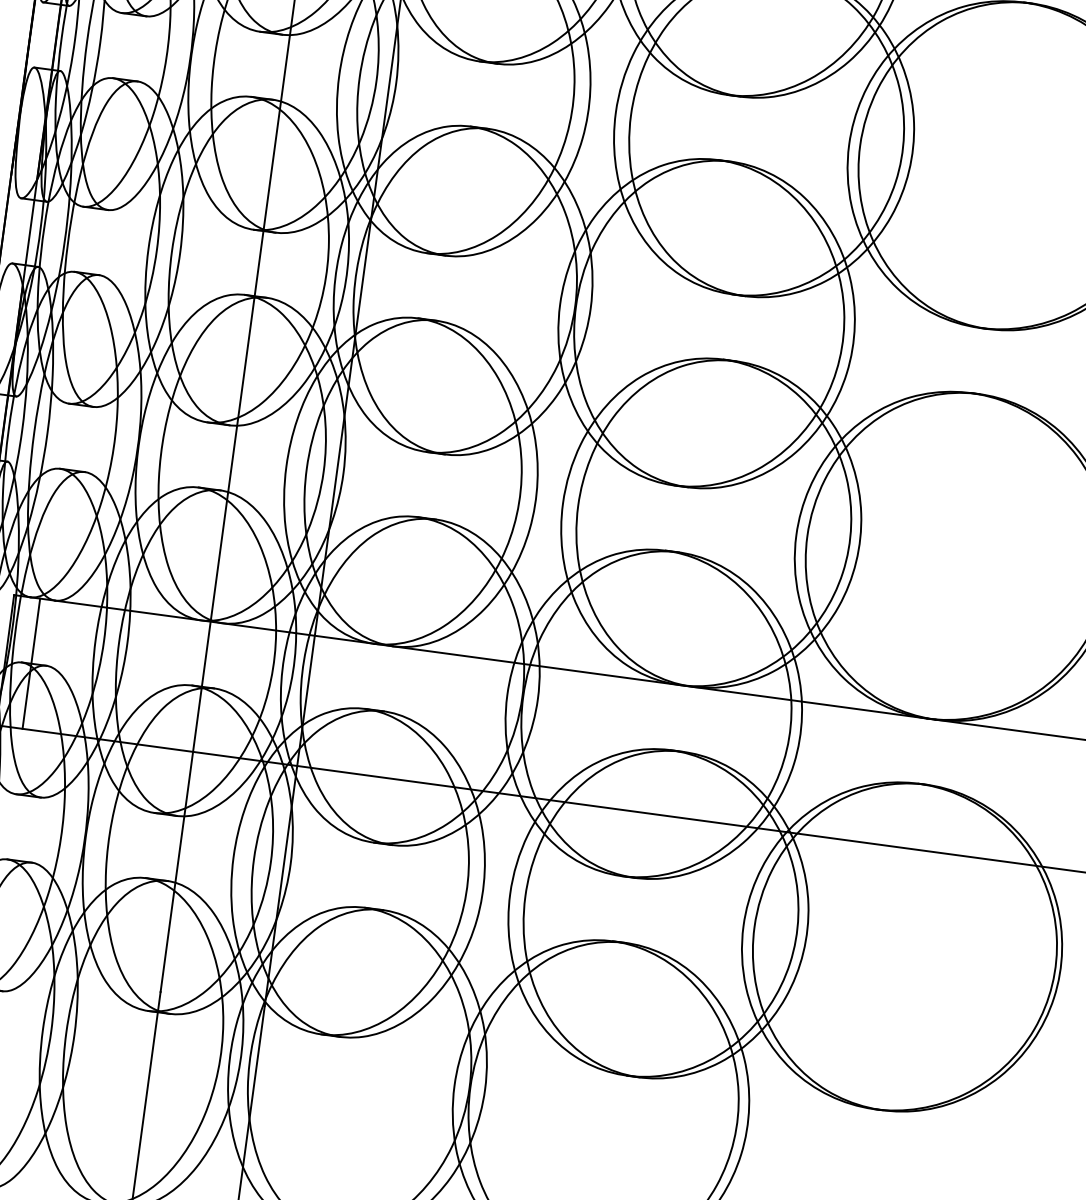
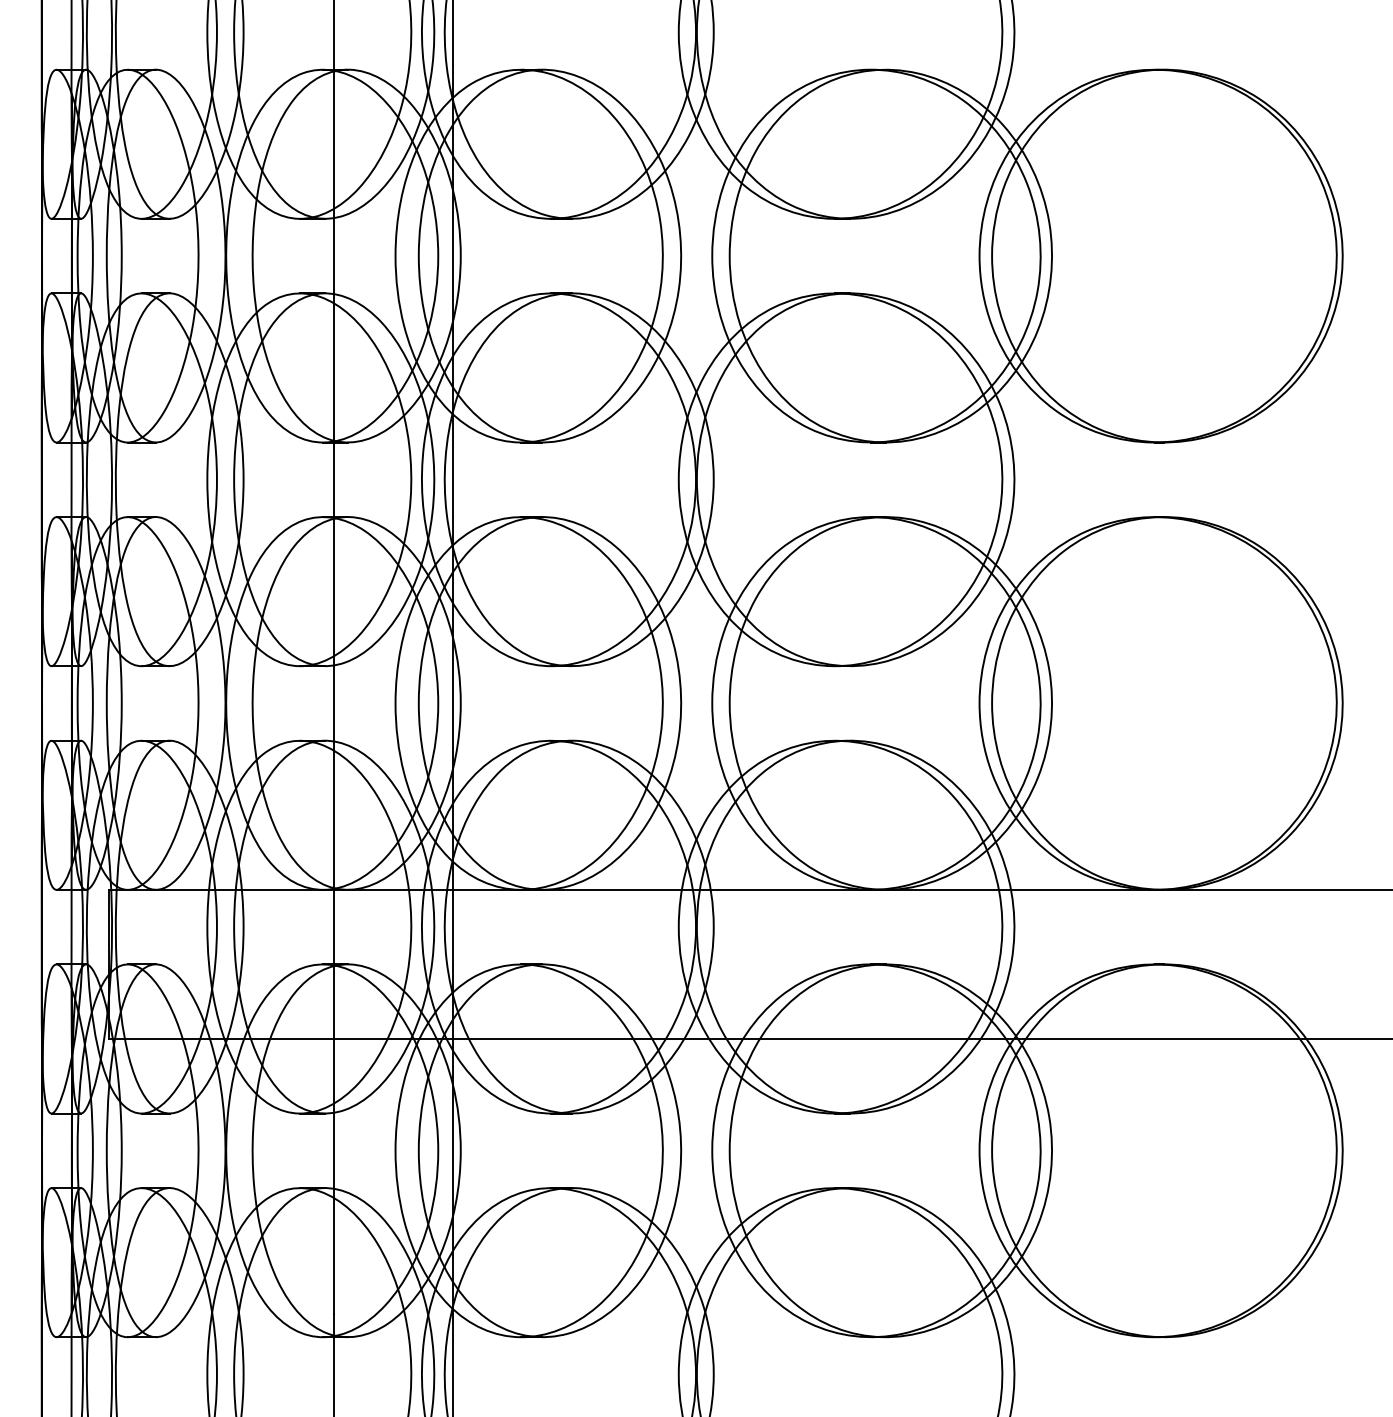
line: (31, 662) -> (138, 963), removed

